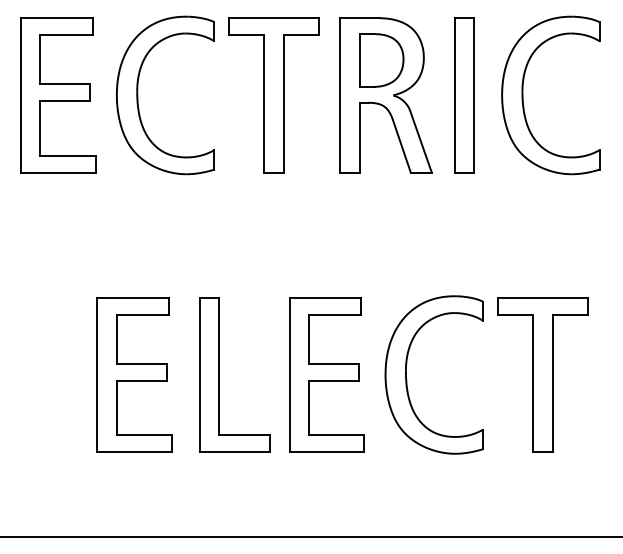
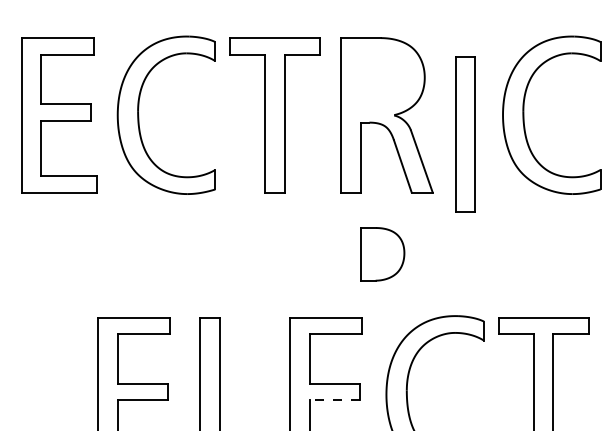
part: (381, 60) -> (382, 254), moved
part: (464, 95) -> (465, 134), moved
line: (333, 380) -> (334, 400), solid -> dashed

